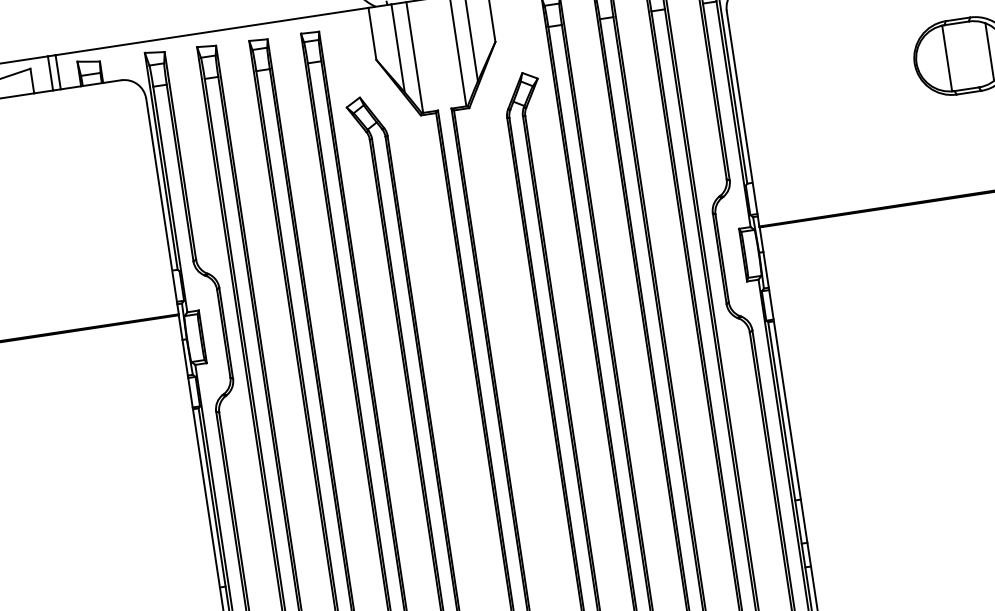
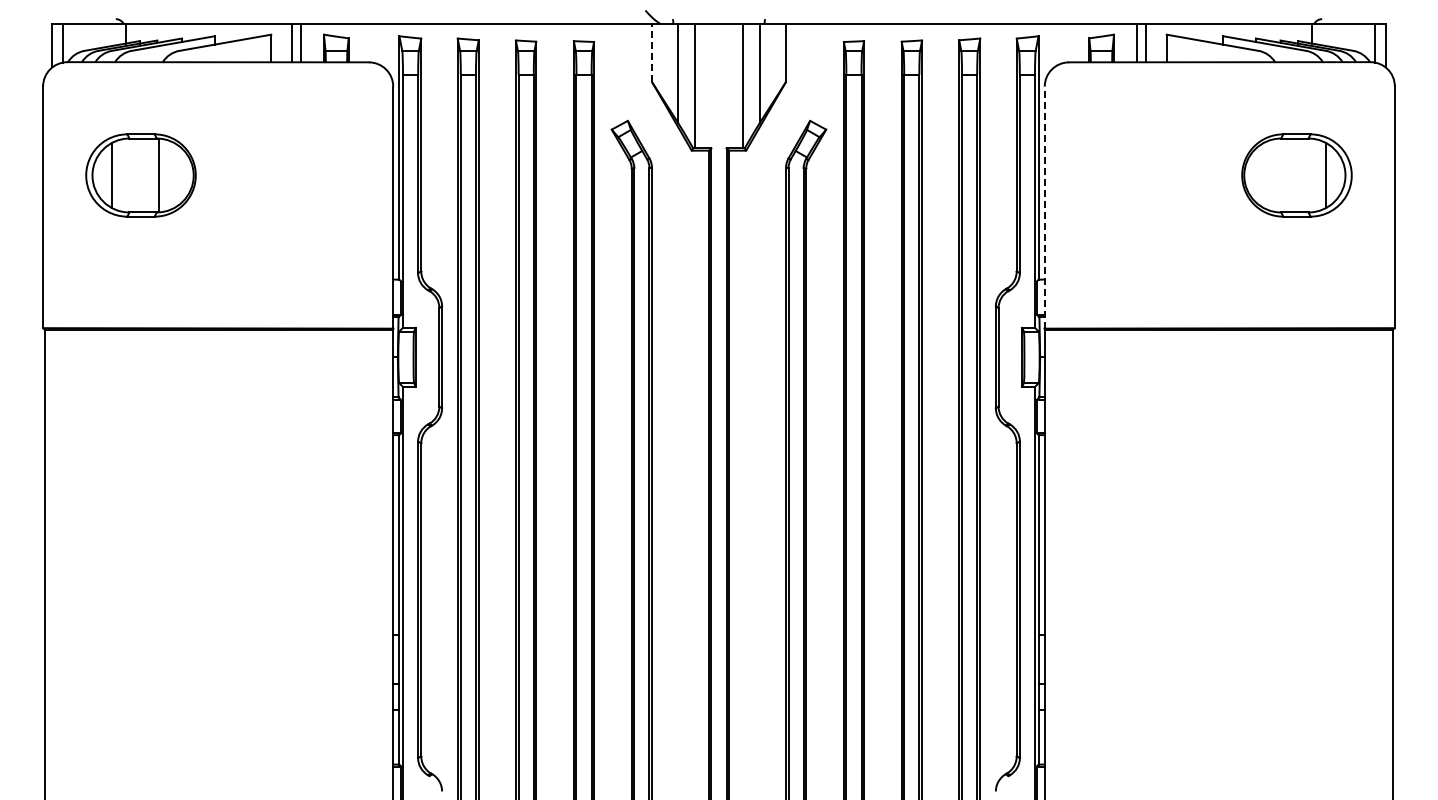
line: (372, 33) -> (652, 52), solid -> dashed
line: (947, 58) -> (1278, 175), removed
line: (742, 118) -> (1044, 207), solid -> dashed

